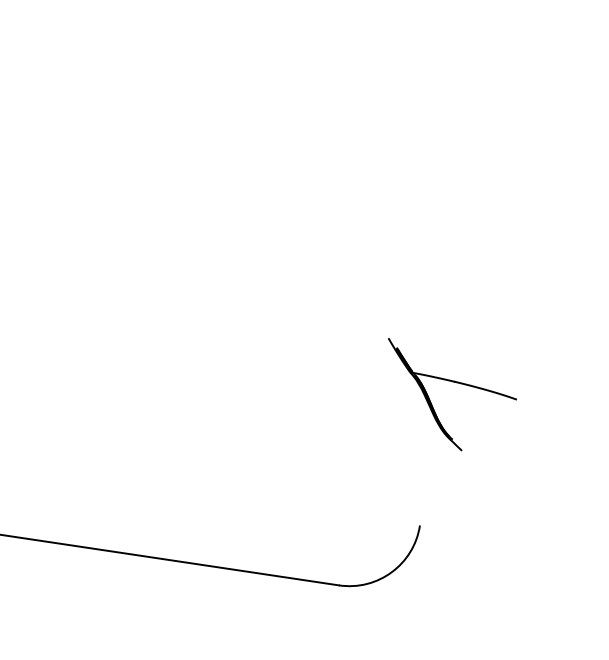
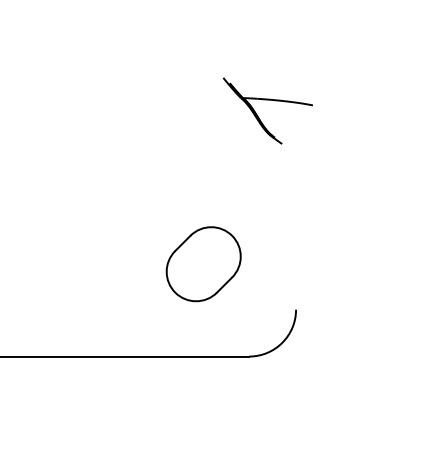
part: (449, 382) -> (267, 100), moved
part: (290, 436) -> (203, 264), added

